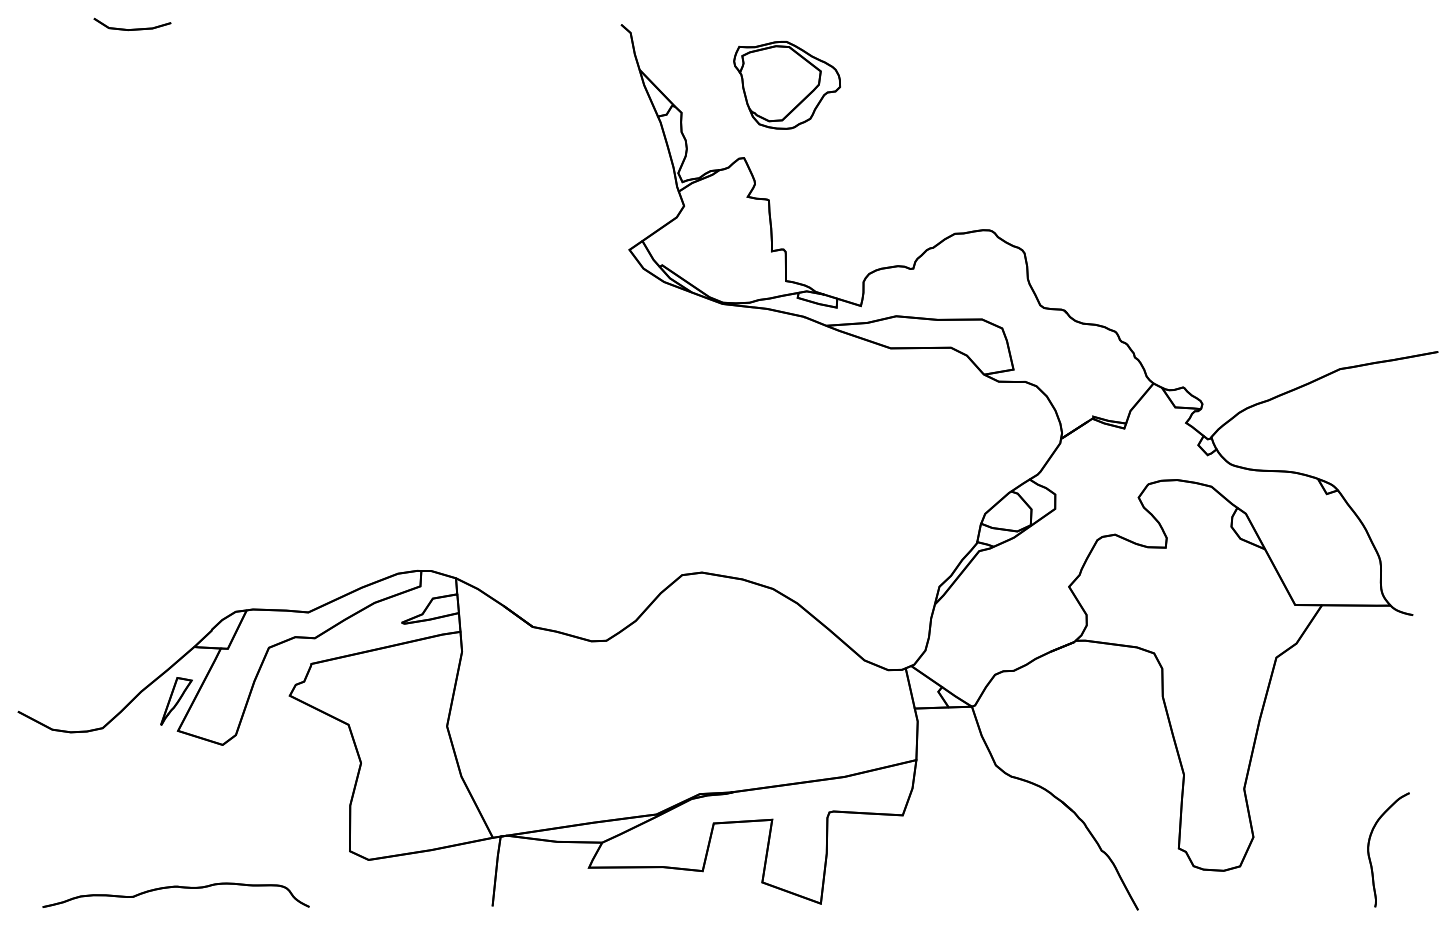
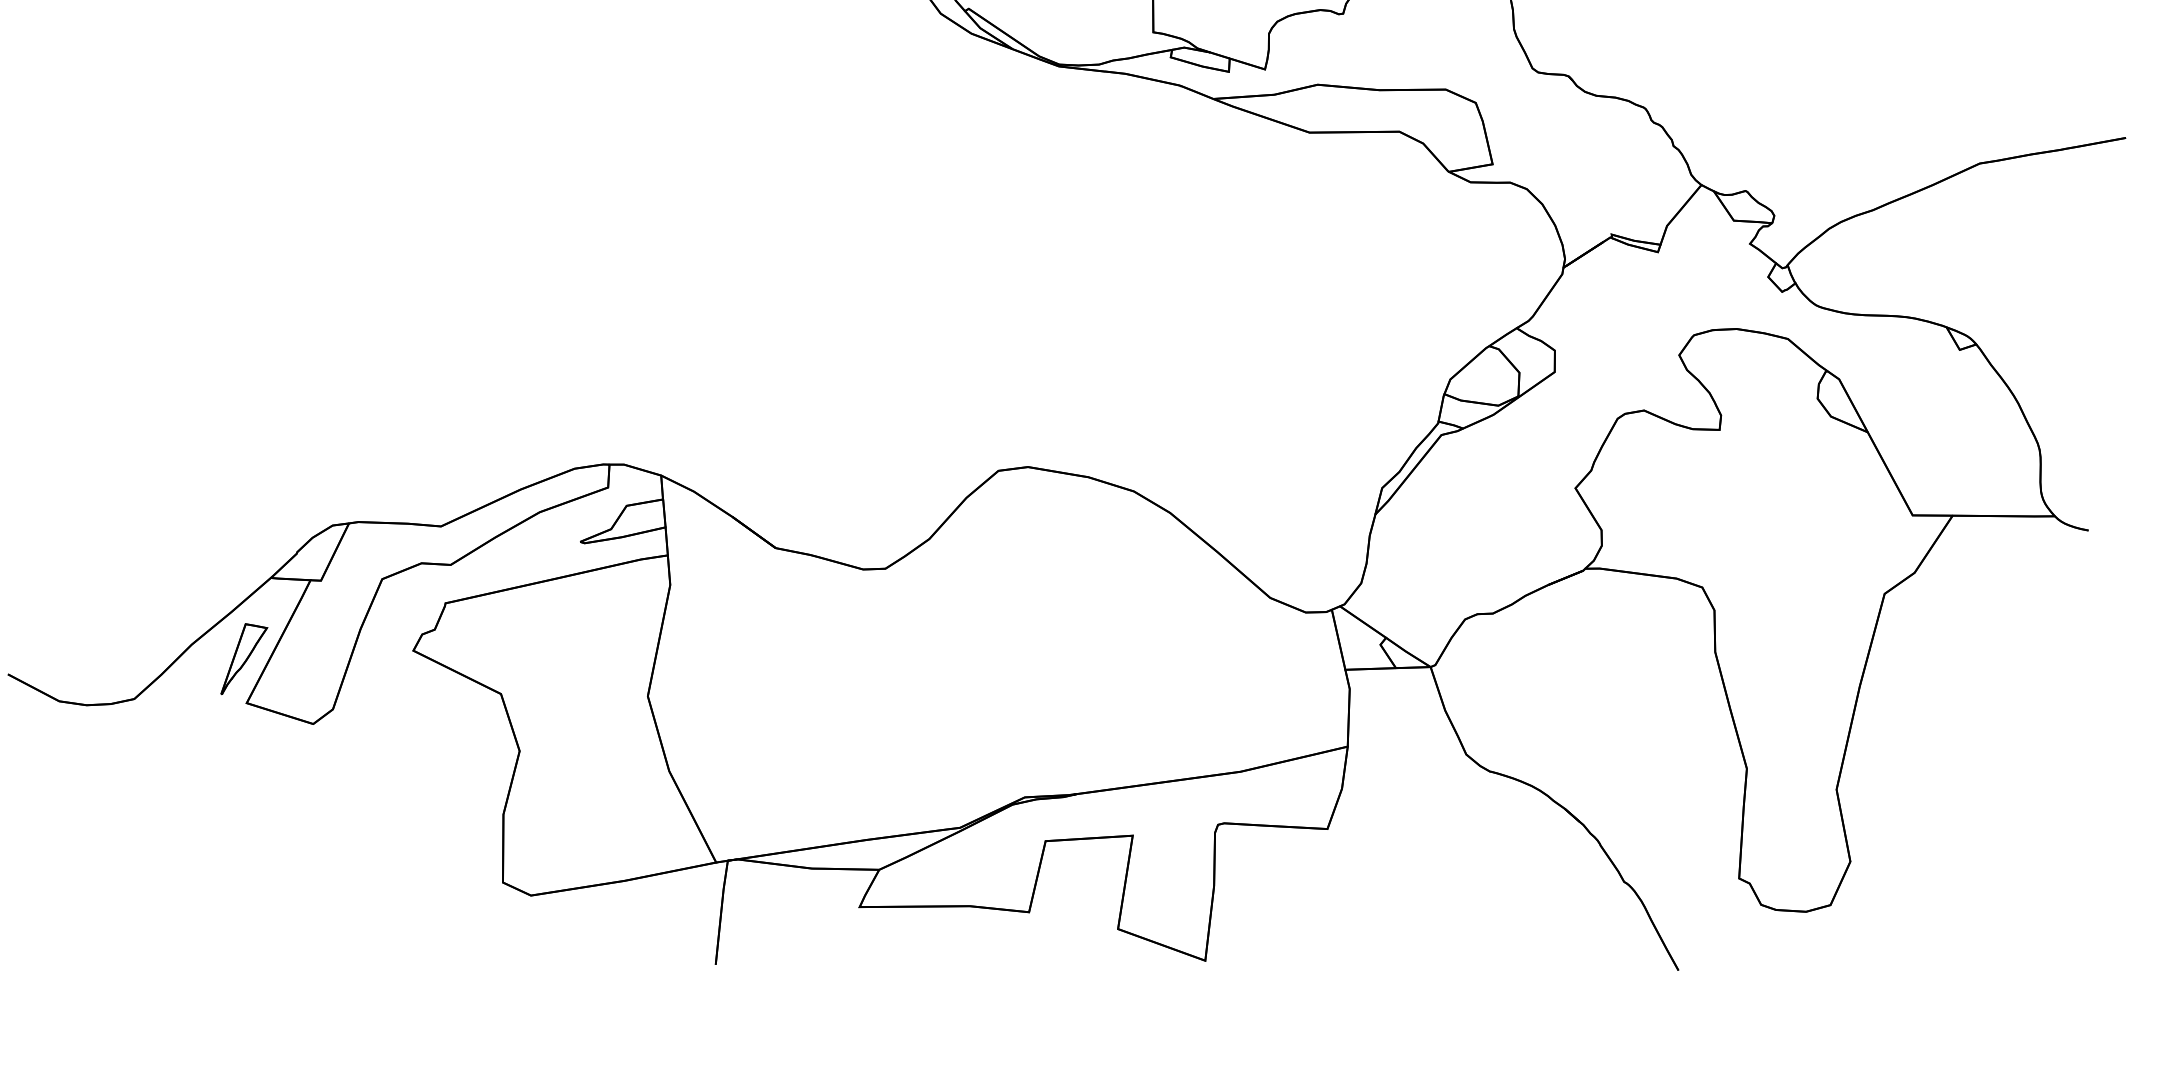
part: (1369, 849) -> (2023, 879), removed
part: (175, 887) -> (242, 936), removed

